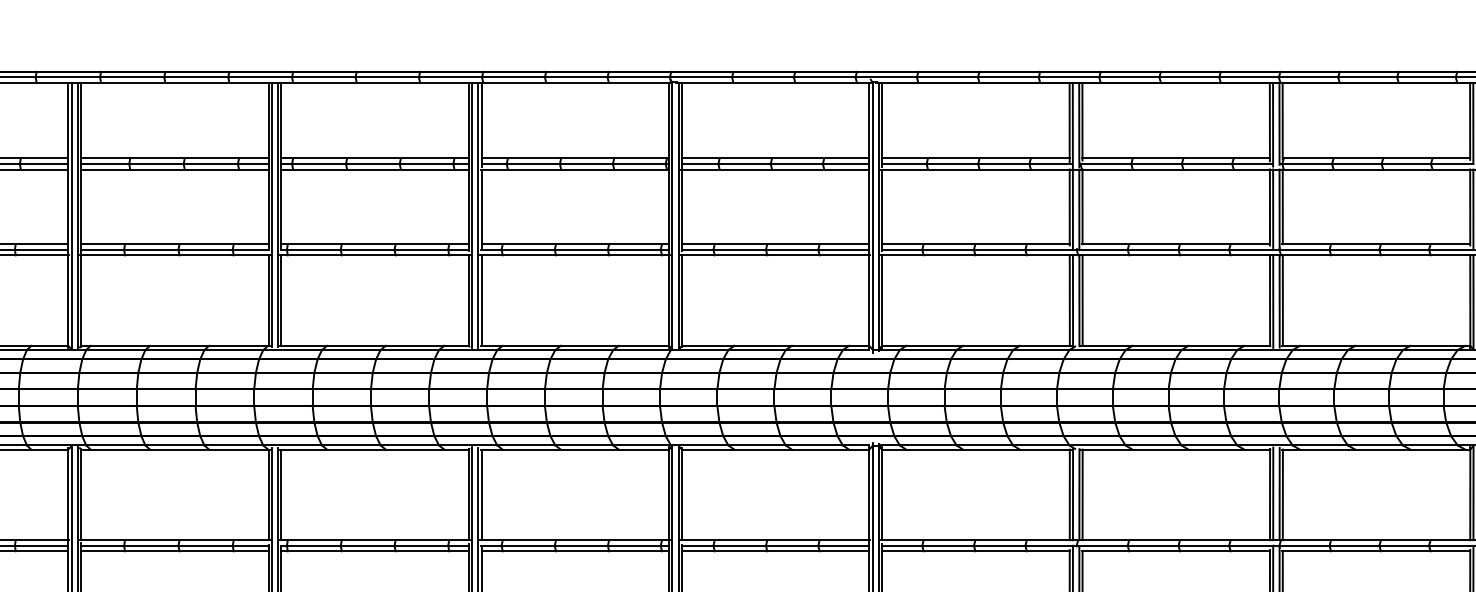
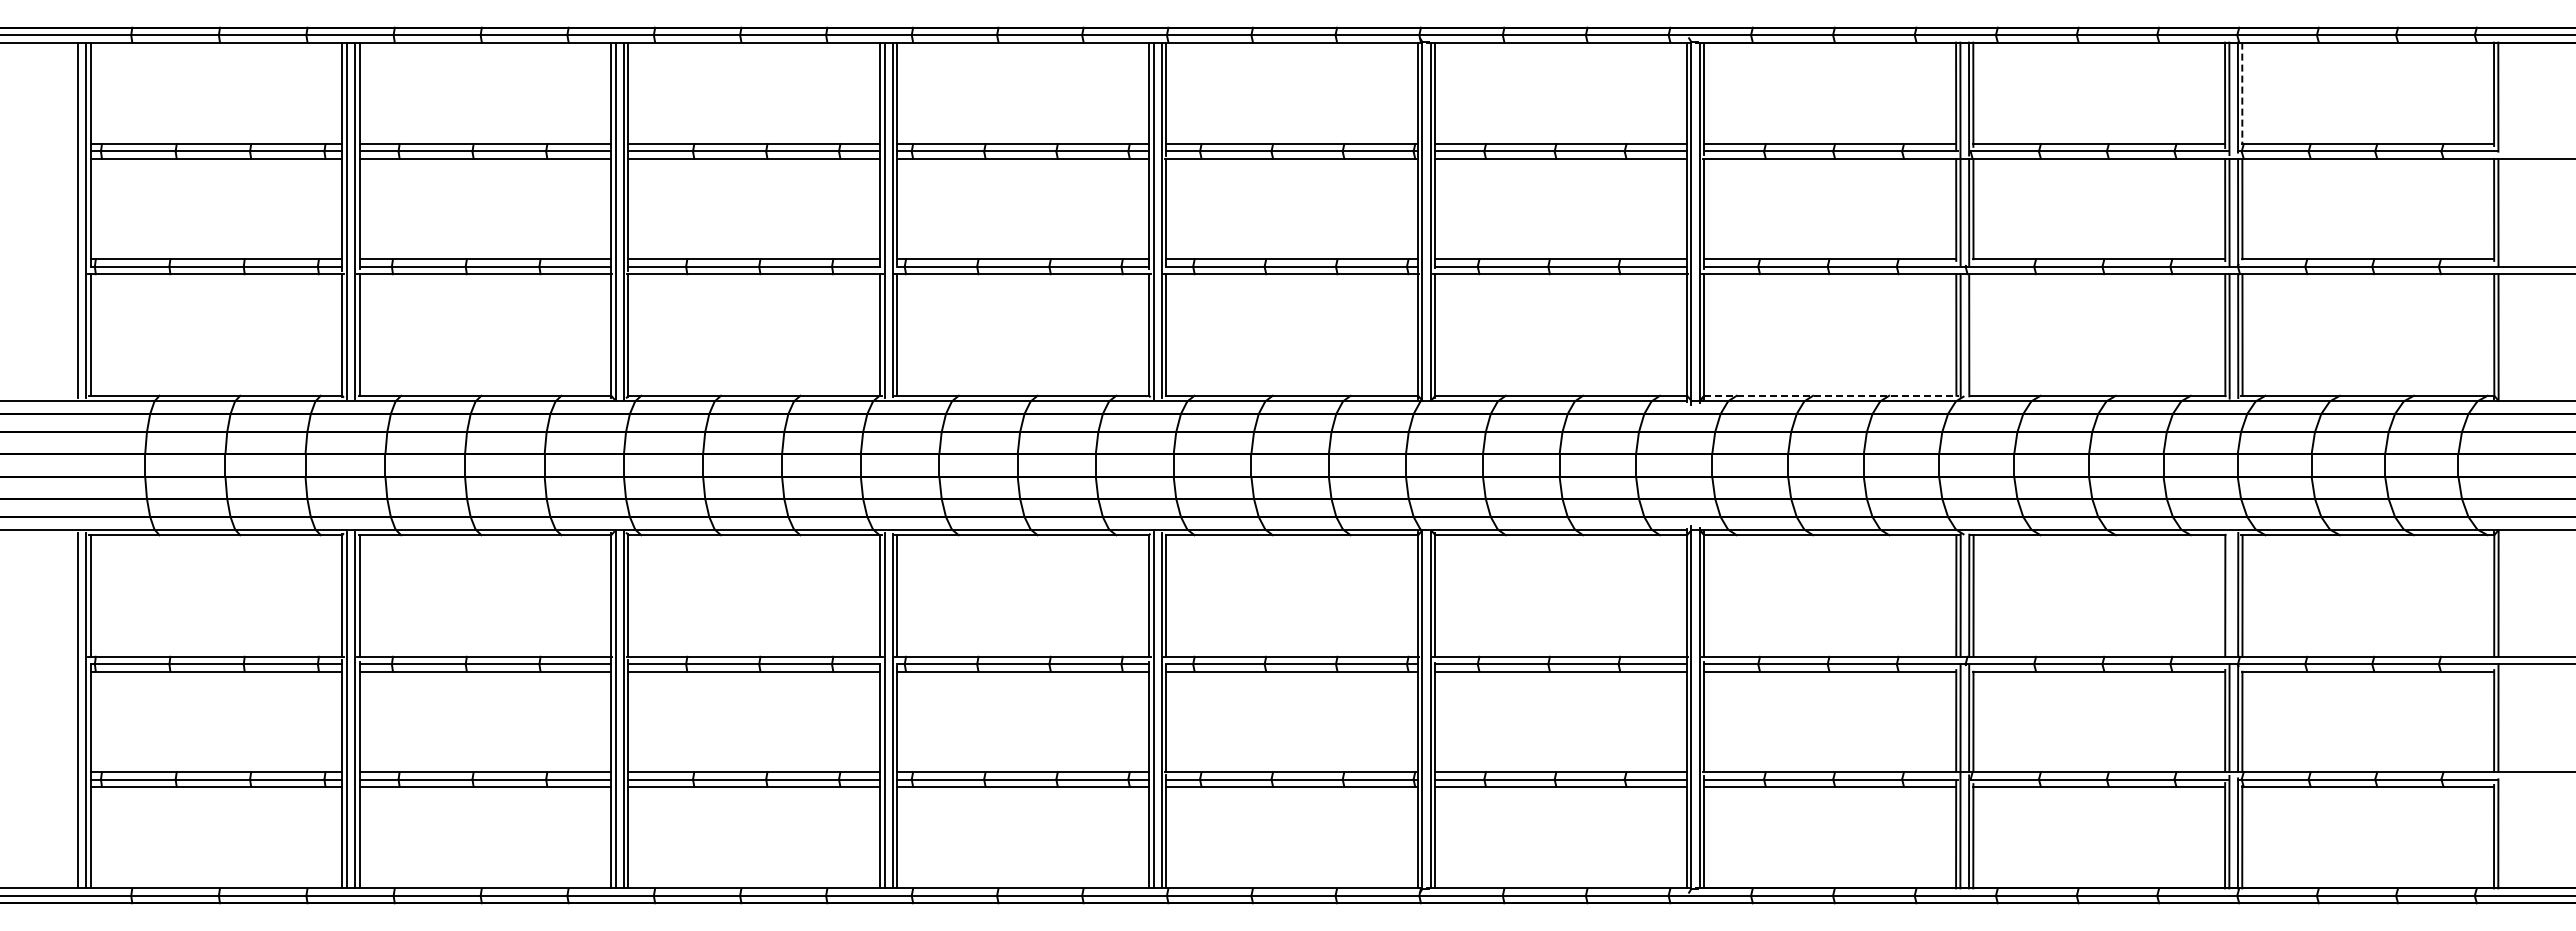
line: (1282, 121) -> (2242, 94), solid -> dashed
line: (1082, 300) -> (1973, 334), removed
line: (977, 345) -> (1832, 395), solid -> dashed
line: (1273, 493) -> (2229, 594), removed

